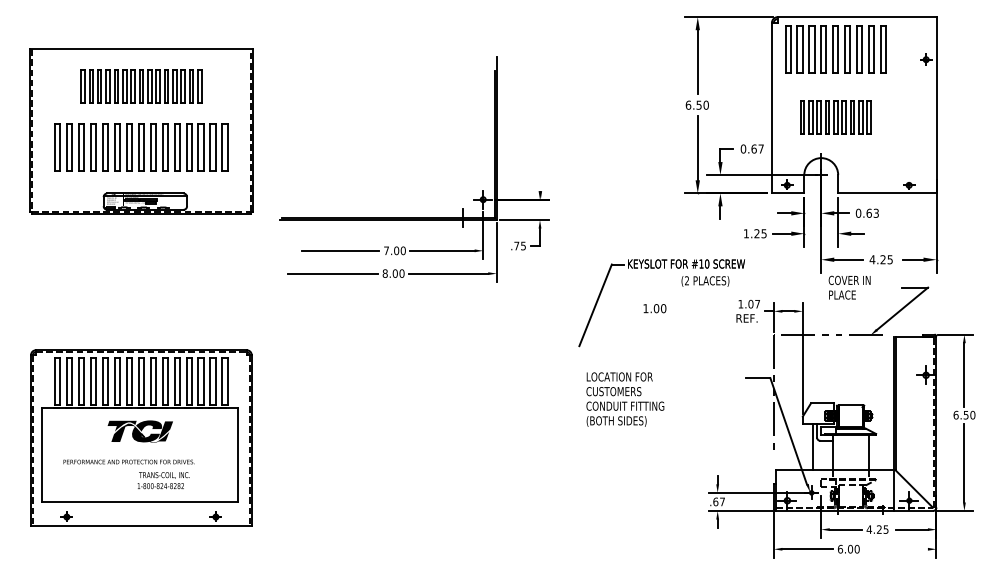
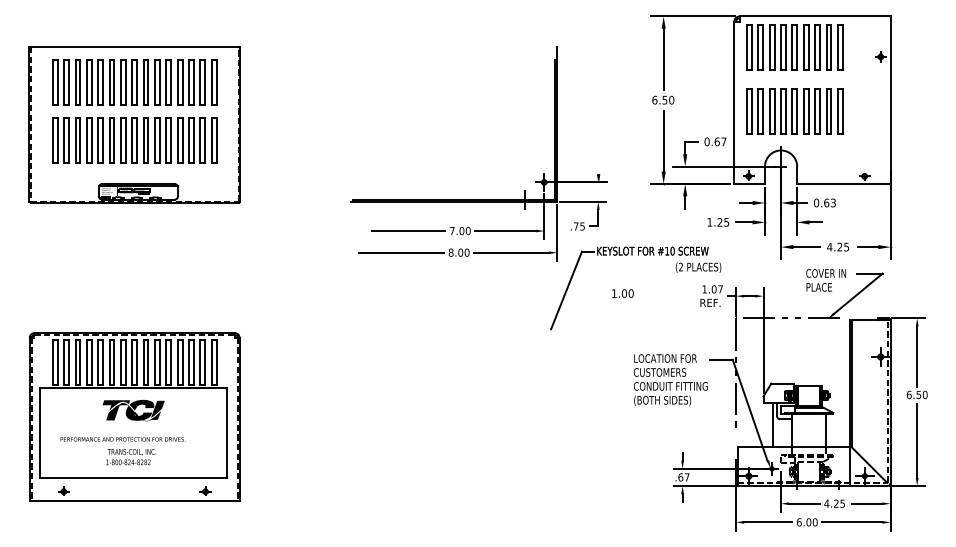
part: (141, 86) -> (134, 82), size x1.43
part: (835, 117) -> (794, 111), size x1.43
part: (414, 217) -> (478, 199), moved
text: (705, 281) -> (698, 267), moved
text: (849, 287) -> (825, 280), moved
text: (625, 399) -> (671, 379), moved
text: (163, 480) -> (130, 457), moved
line: (895, 549) -> (851, 522), added

